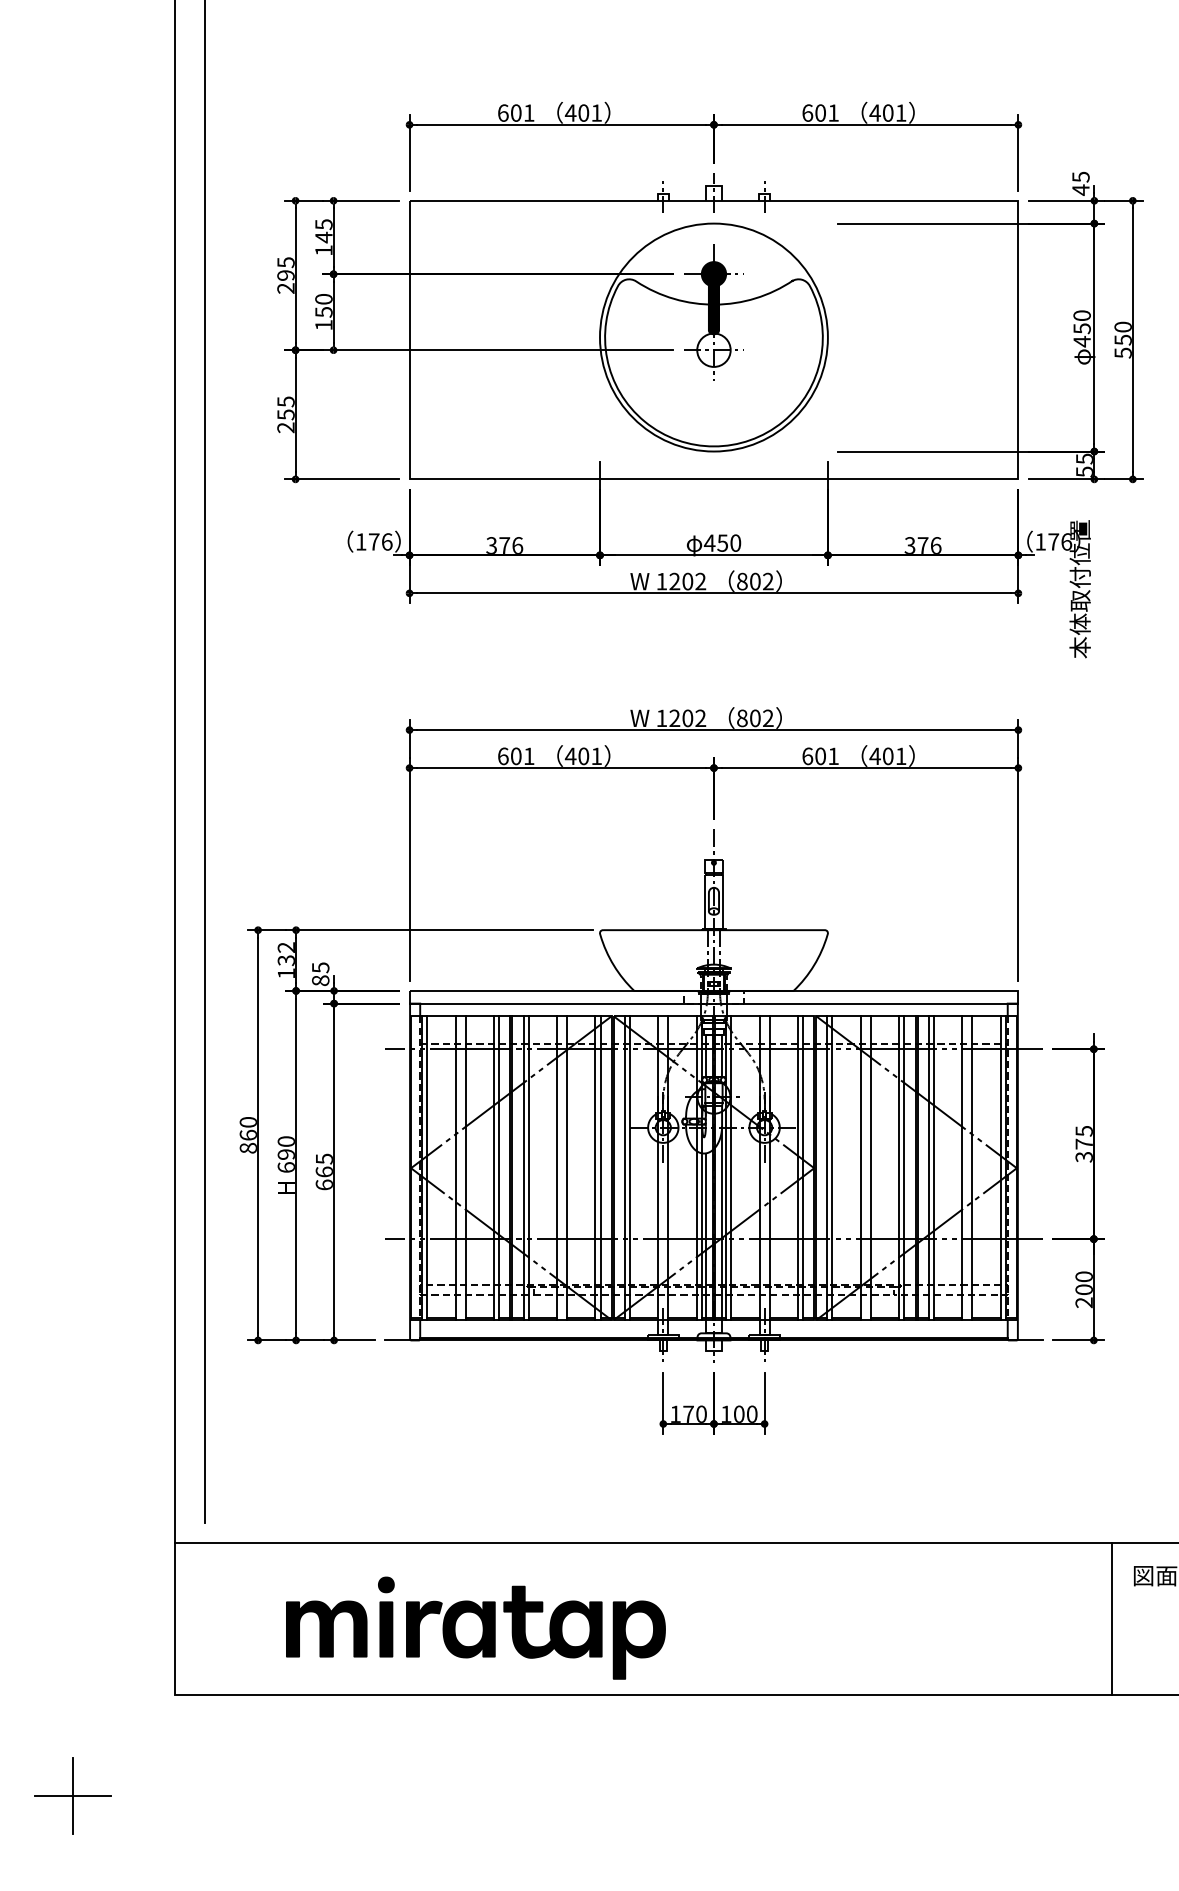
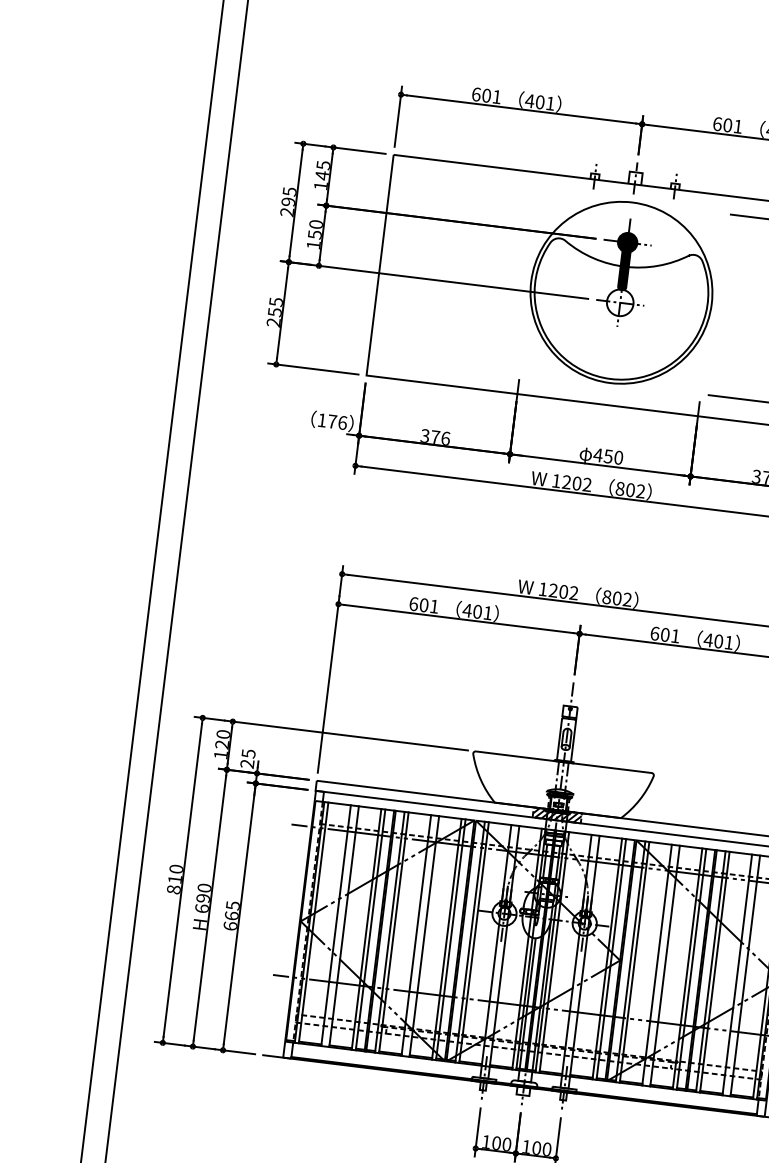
text: (285, 953) -> (222, 739), 132 -> 120
text: (320, 980) -> (247, 763), 85 -> 25
hatch: (713, 996) -> (557, 814), added
text: (247, 1134) -> (174, 878), 860 -> 810
text: (688, 1413) -> (496, 1142), 170 -> 100

